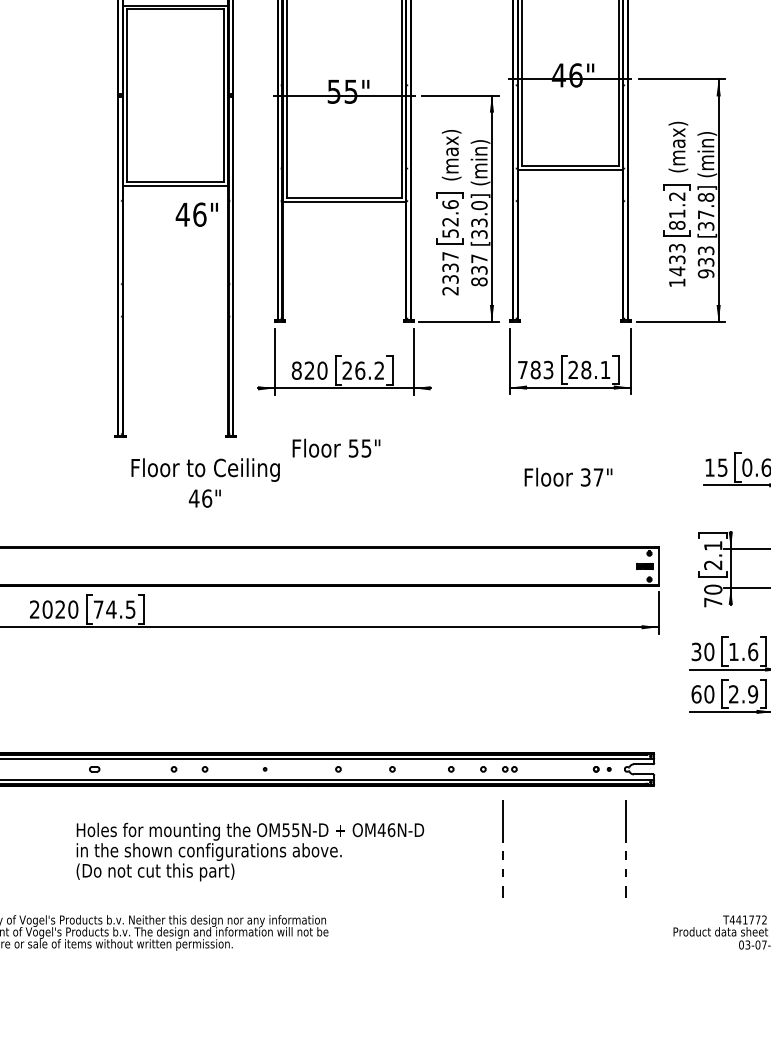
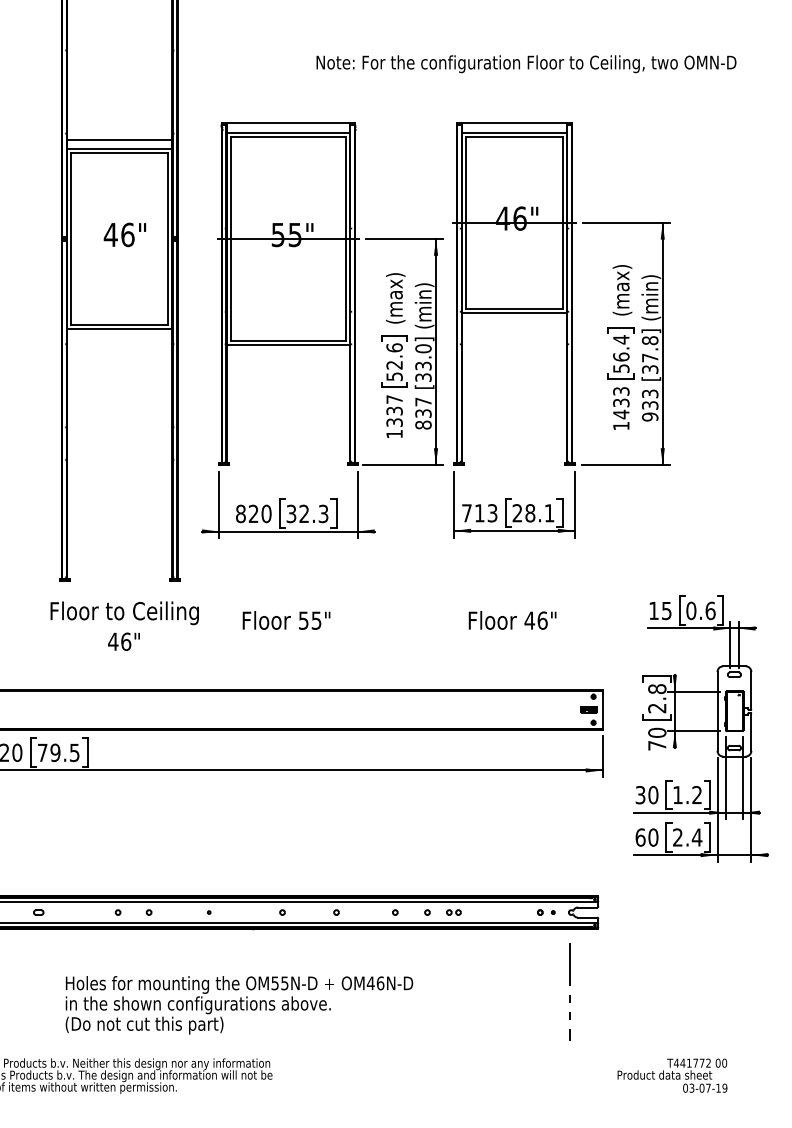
text: (677, 211) -> (621, 354), 81.2 -> 56.4
text: (196, 214) -> (124, 234), moved
text: (450, 291) -> (394, 434), 2337 -> 1337
text: (363, 370) -> (307, 513), 26.2 -> 32.3
text: (535, 370) -> (479, 513), 783 -> 713
text: (336, 448) -> (286, 620), moved
text: (591, 477) -> (535, 620), 37" -> 46"
text: (205, 482) -> (124, 625), moved
text: (713, 546) -> (657, 689), 2.1 -> 2.8
text: (111, 609) -> (55, 752), 74.5 -> 79.5
text: (753, 651) -> (697, 794), 1.6 -> 1.2
text: (752, 694) -> (696, 837), 2.9 -> 2.4
text: (250, 852) -> (239, 1005), moved
line: (502, 852) -> (446, 995), removed

